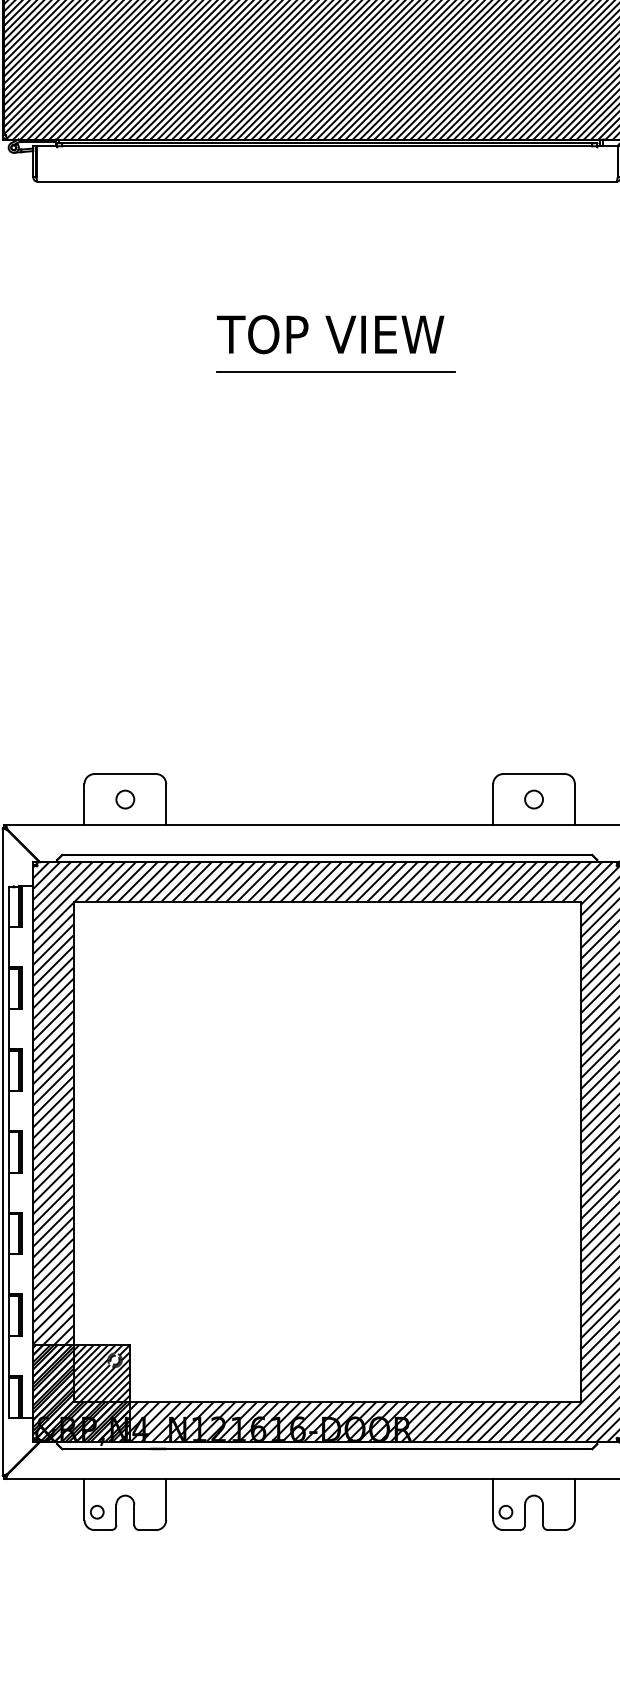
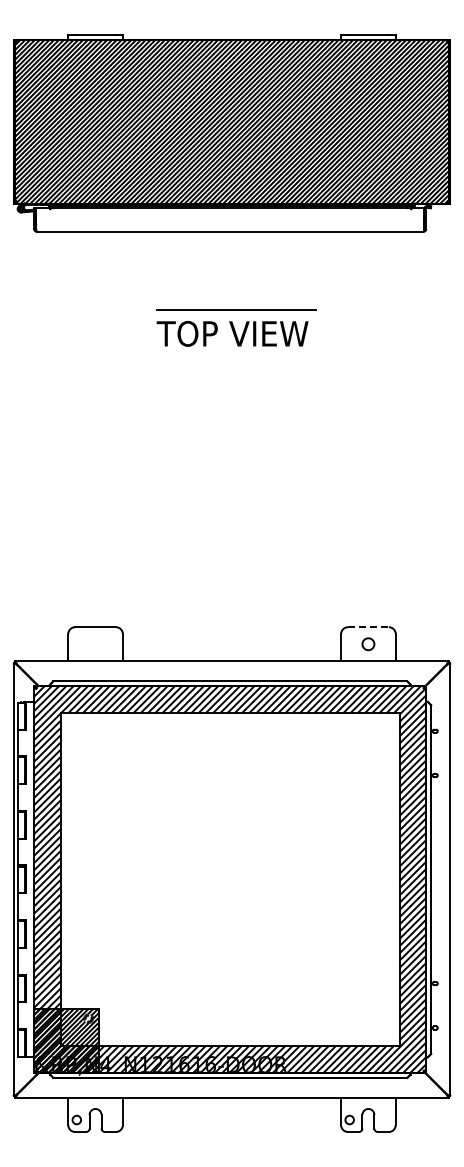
line: (336, 371) -> (236, 309), moved
line: (534, 774) -> (368, 627), solid -> dashed
circle: (125, 799) -> (95, 644), removed

